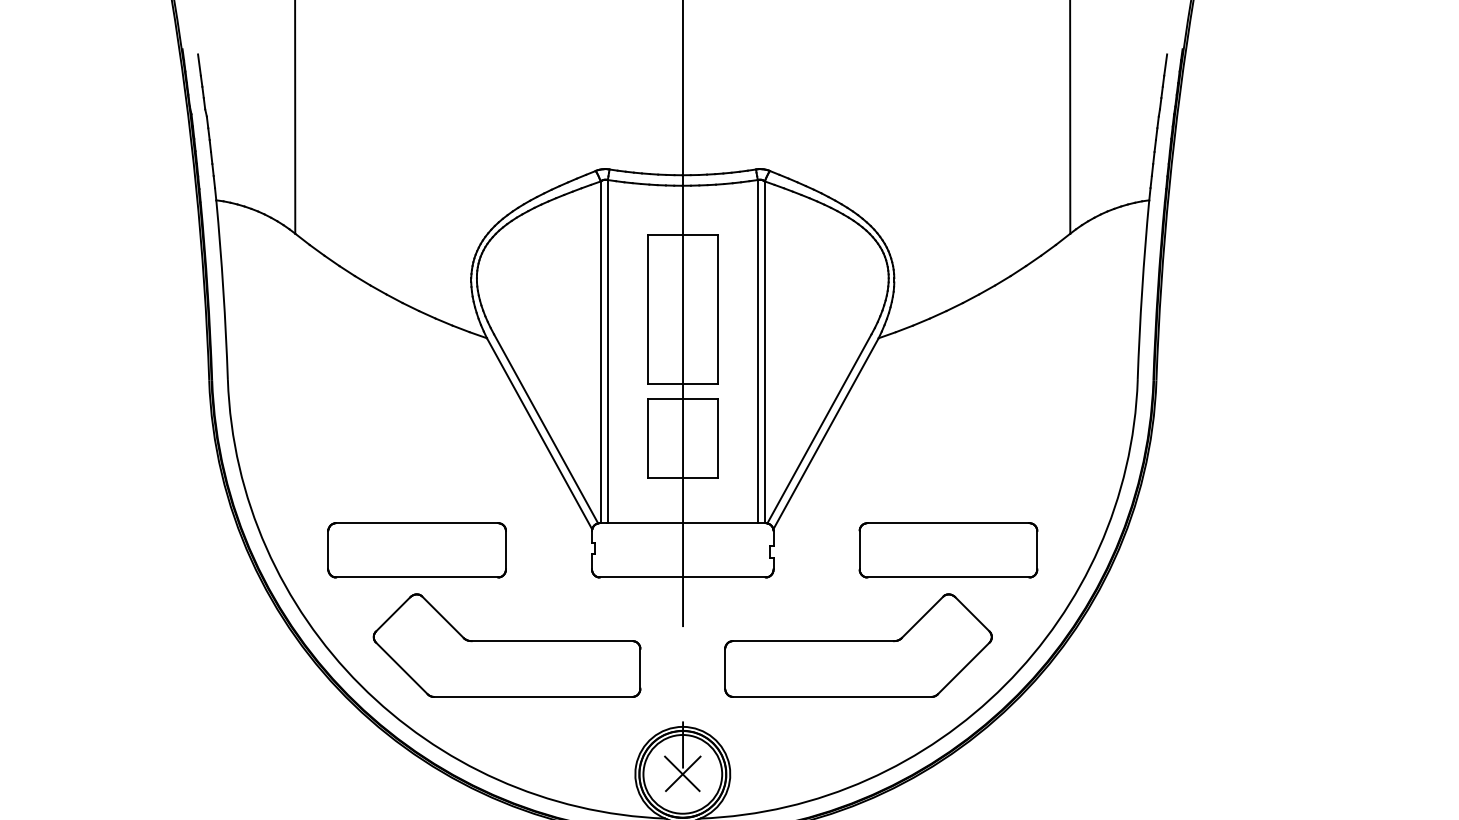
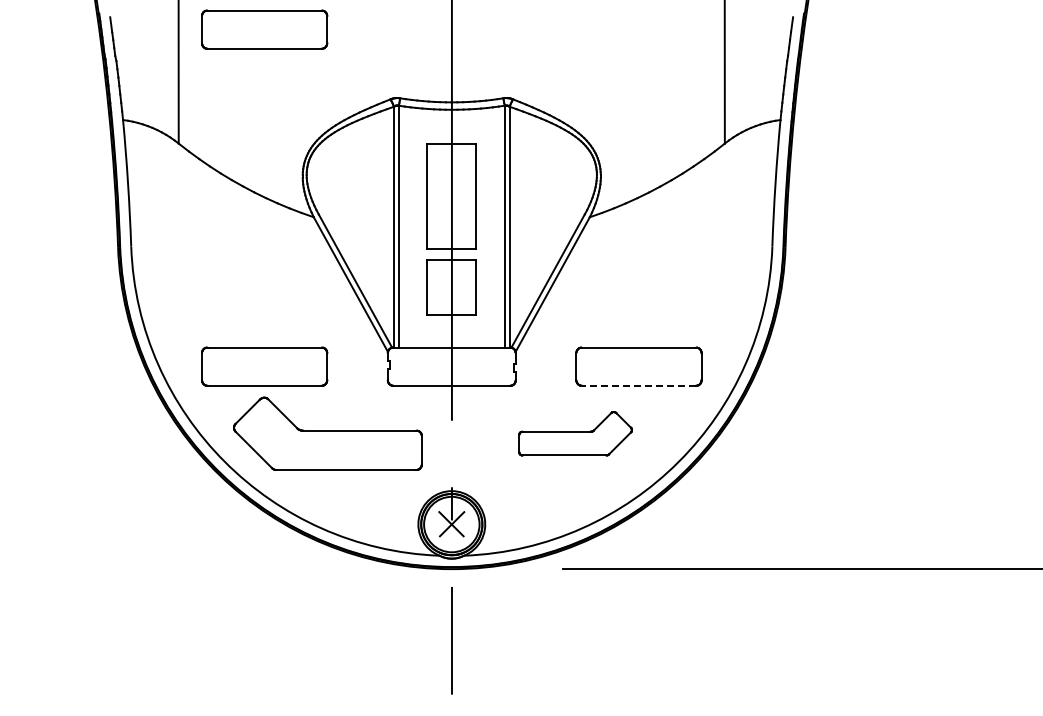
part: (416, 71) -> (264, 29), added
line: (947, 577) -> (638, 385), solid -> dashed
part: (858, 645) -> (575, 433), size x0.6

